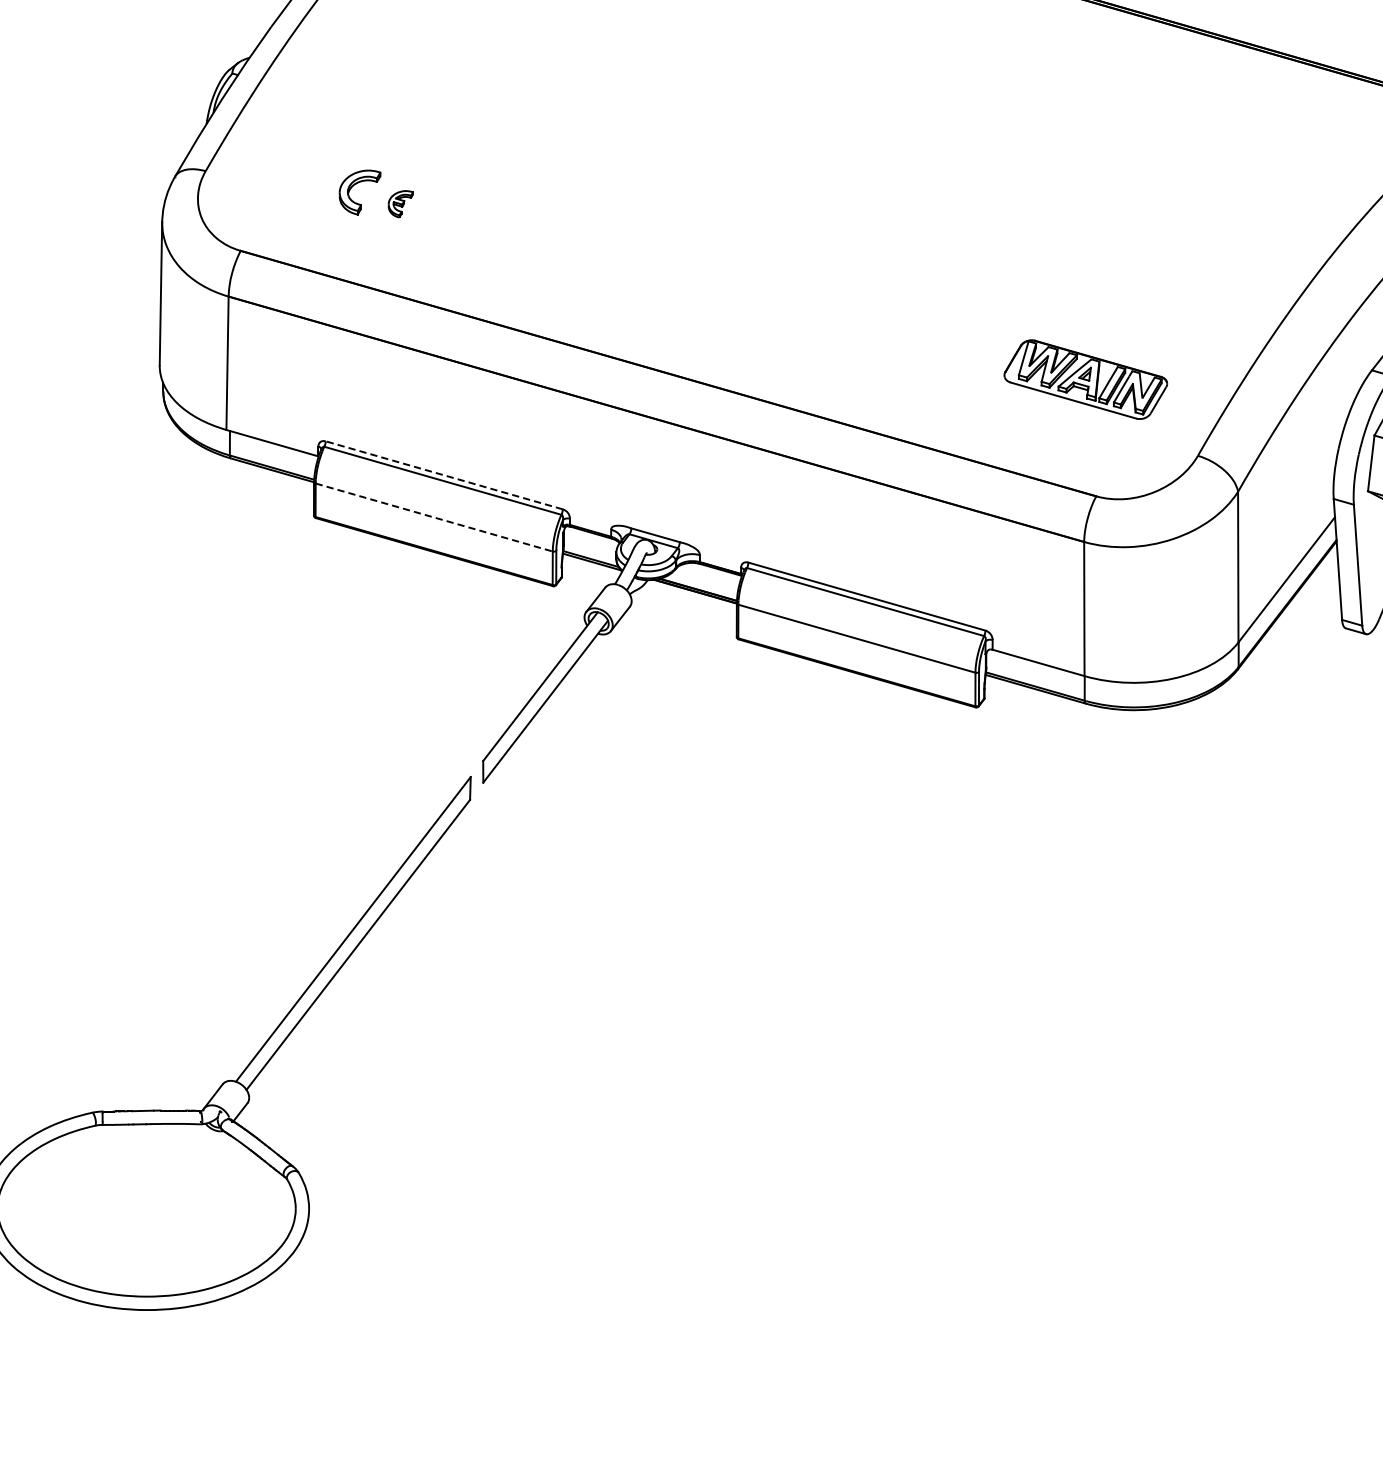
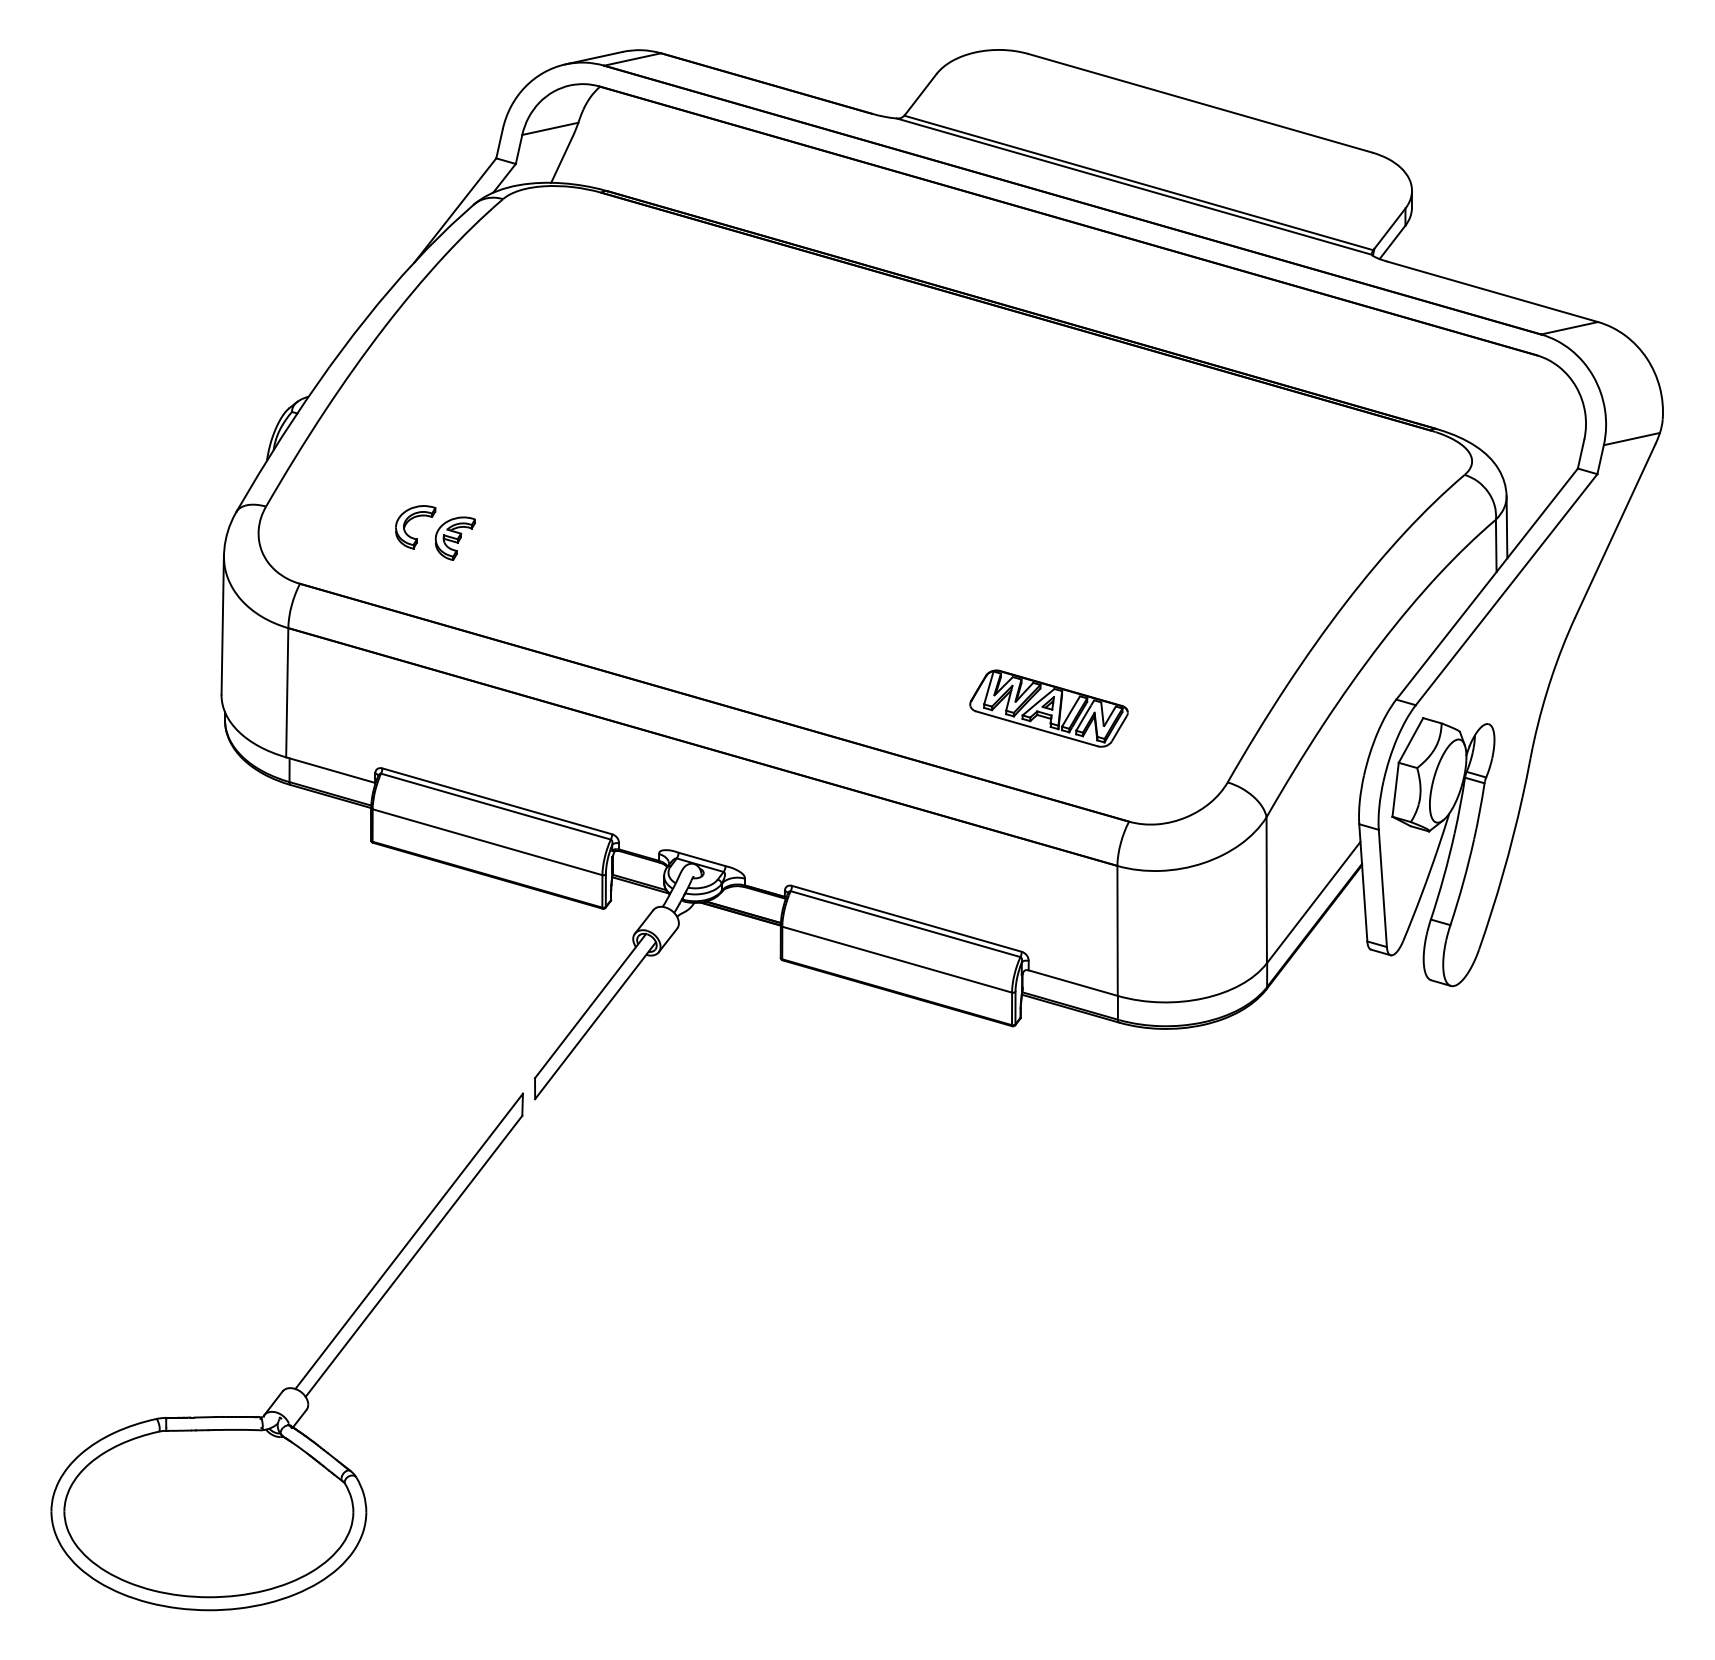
part: (400, 204) -> (454, 538), size x1.67
part: (1085, 379) -> (1048, 708), moved
line: (444, 475) -> (497, 801), dashed -> solid
line: (434, 517) -> (487, 842), dashed -> solid

